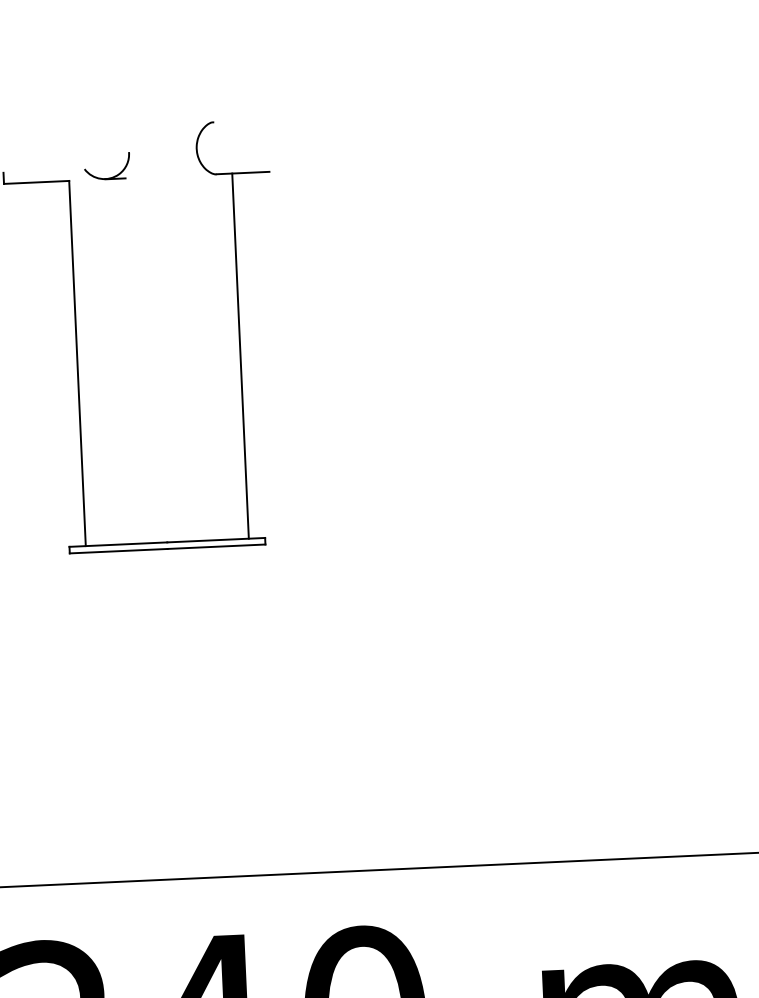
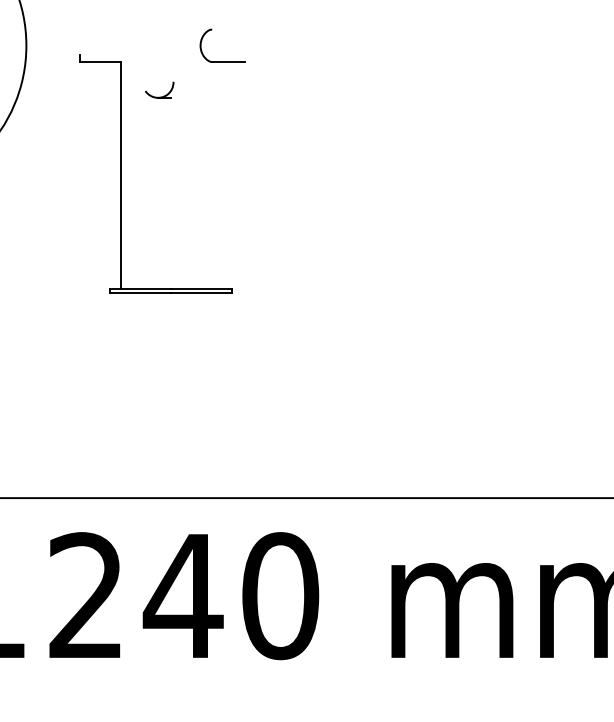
part: (107, 176) -> (159, 96), moved
line: (239, 354) -> (221, 174), removed

